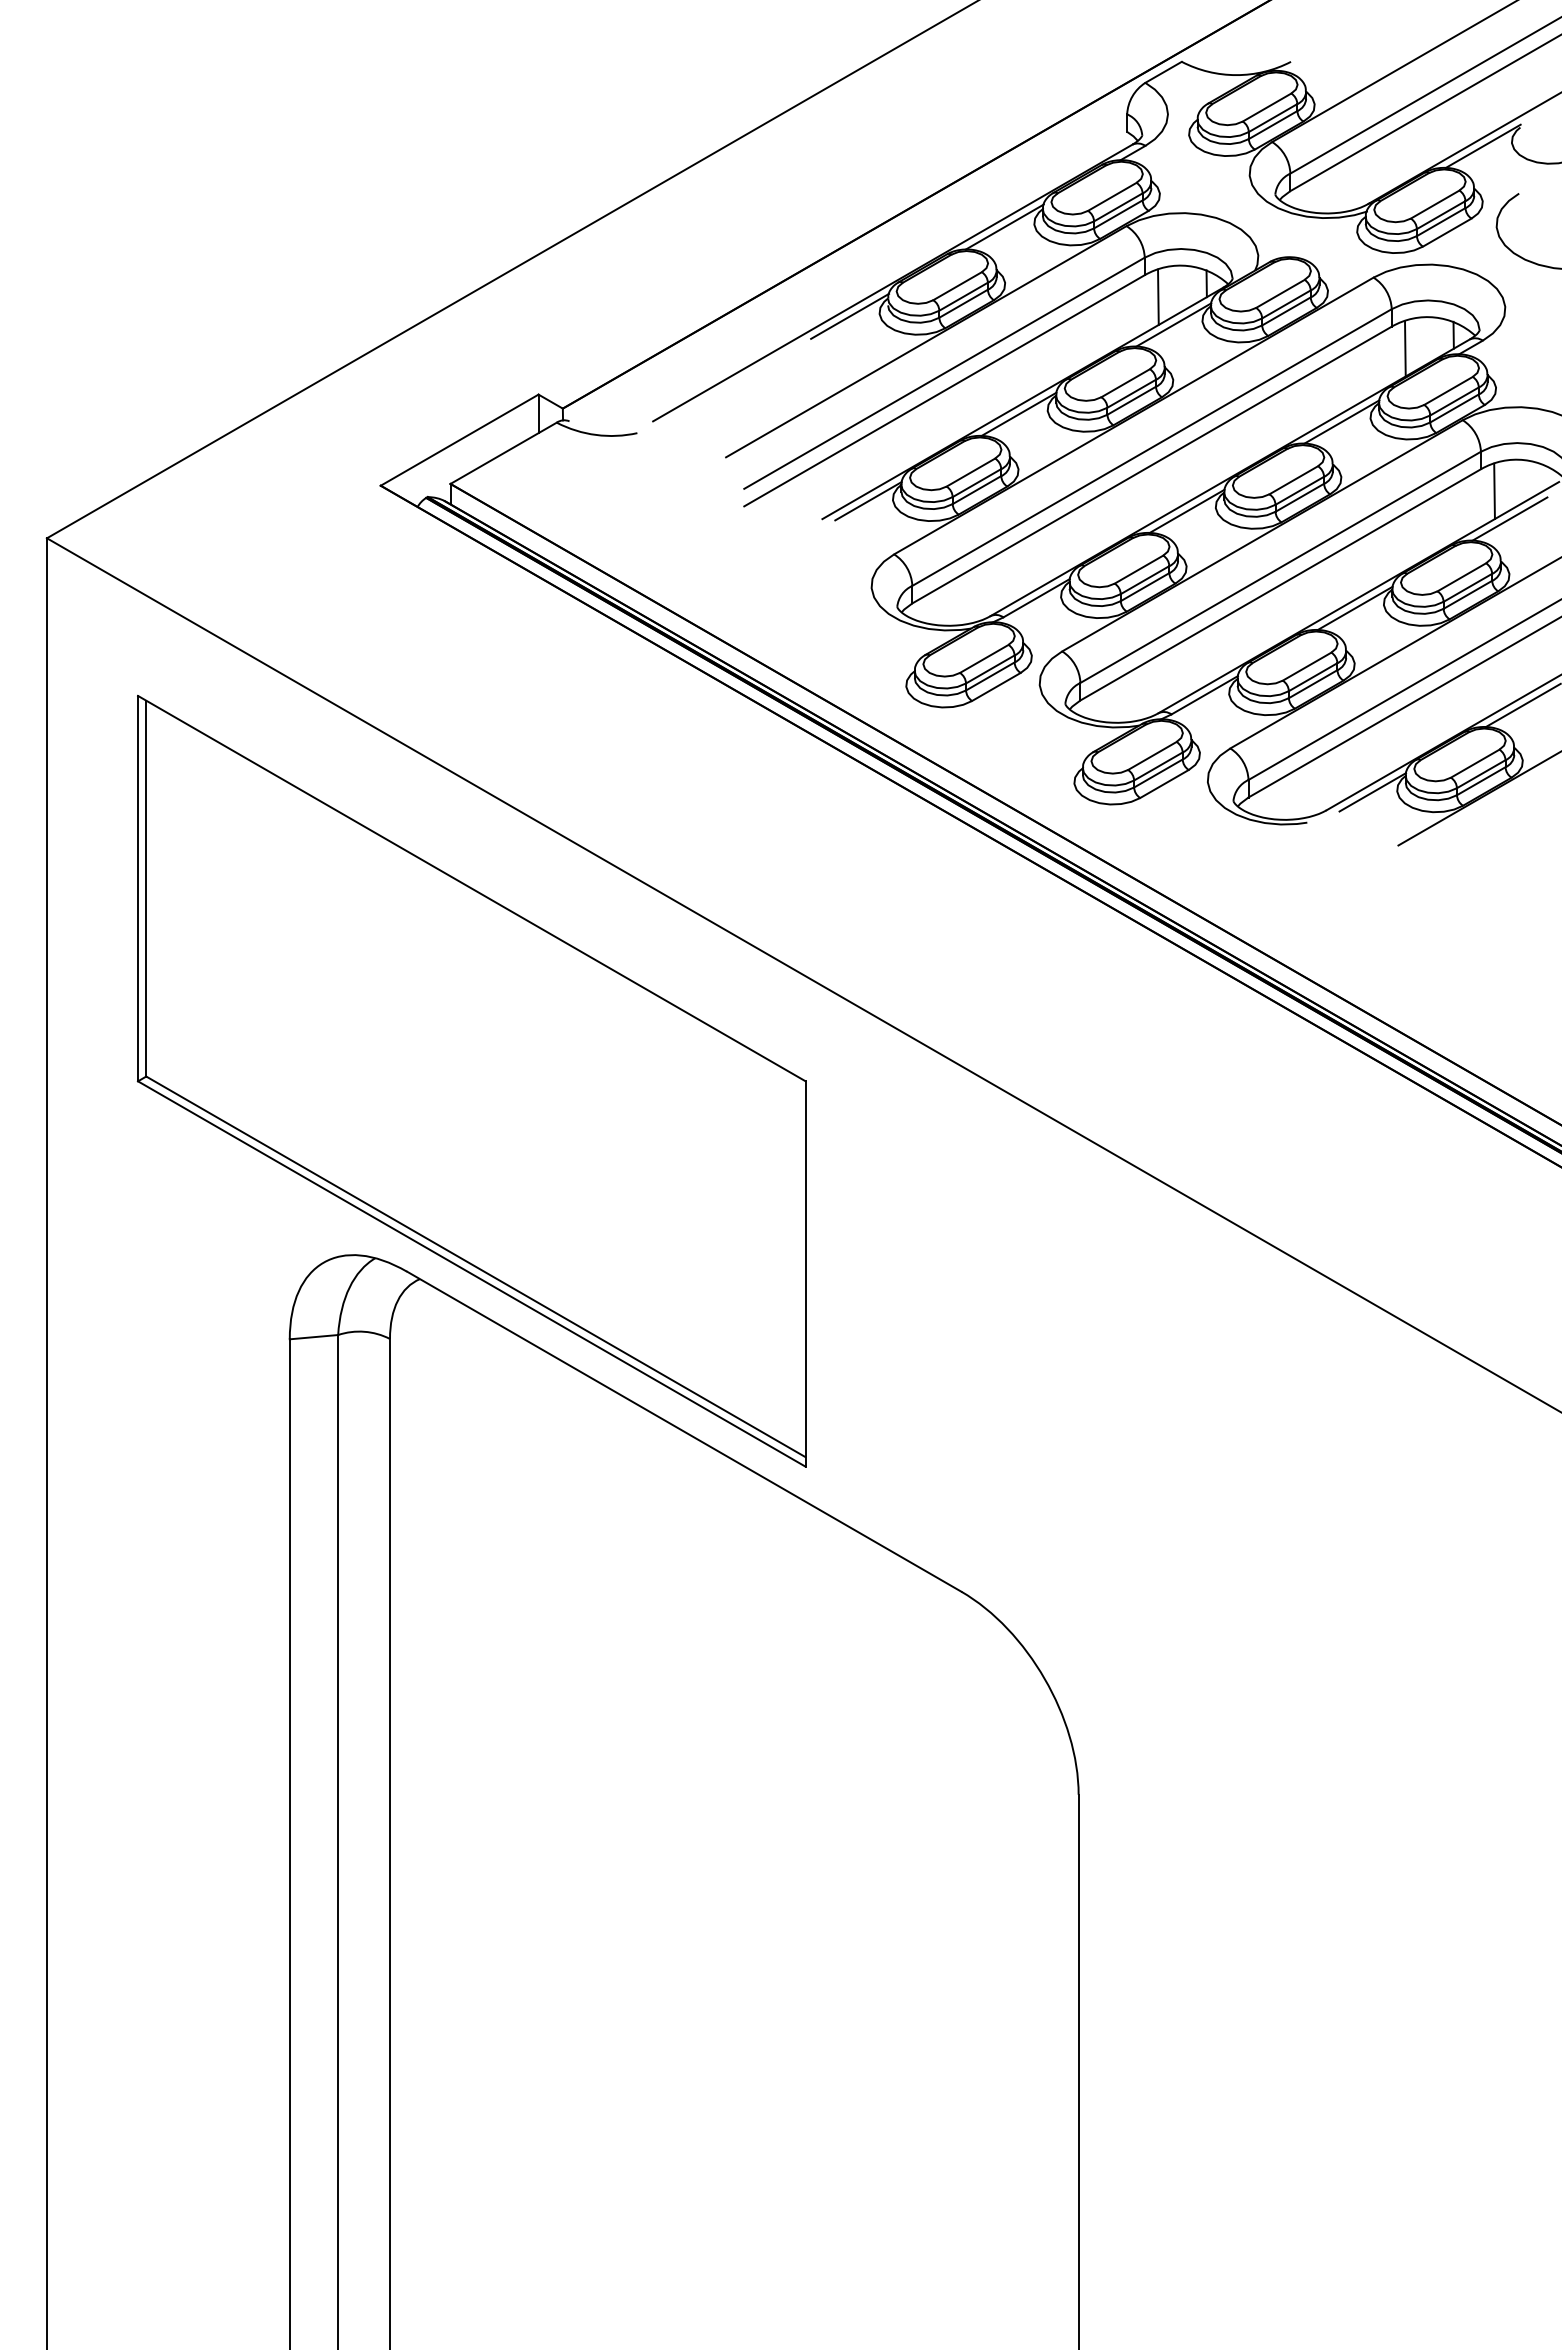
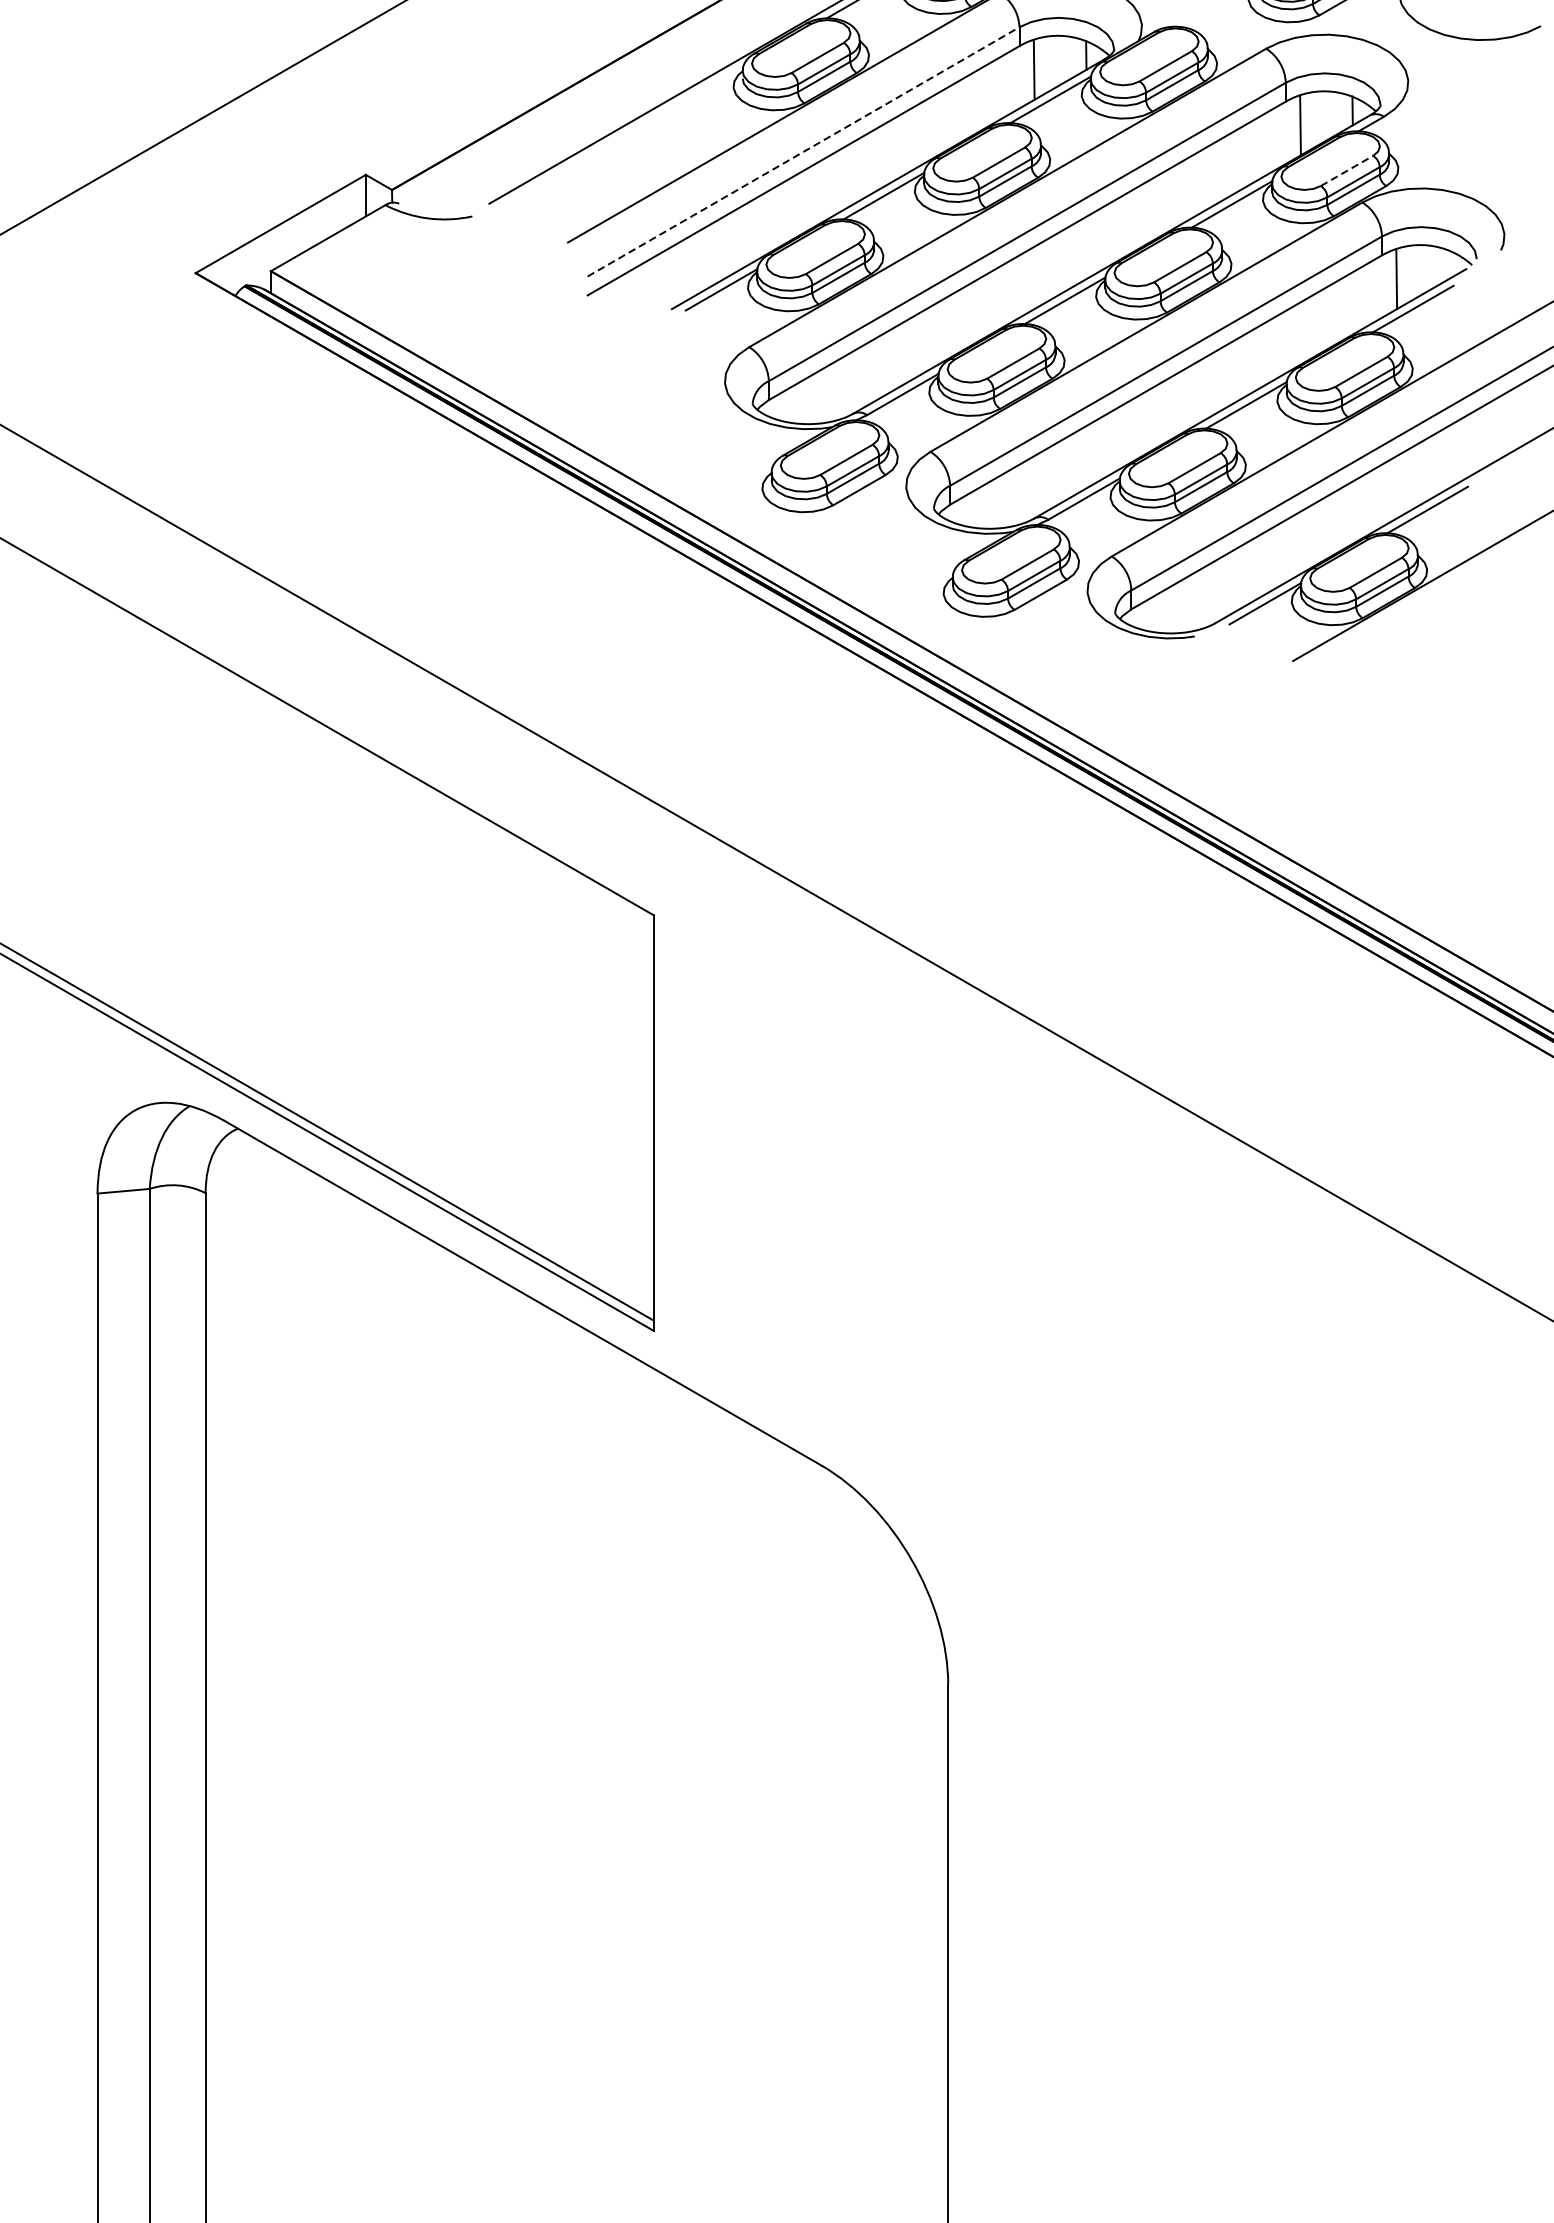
line: (850, 315) -> (702, 89), removed
line: (944, 373) -> (803, 152), solid -> dashed
line: (1448, 390) -> (1347, 170), solid -> dashed

